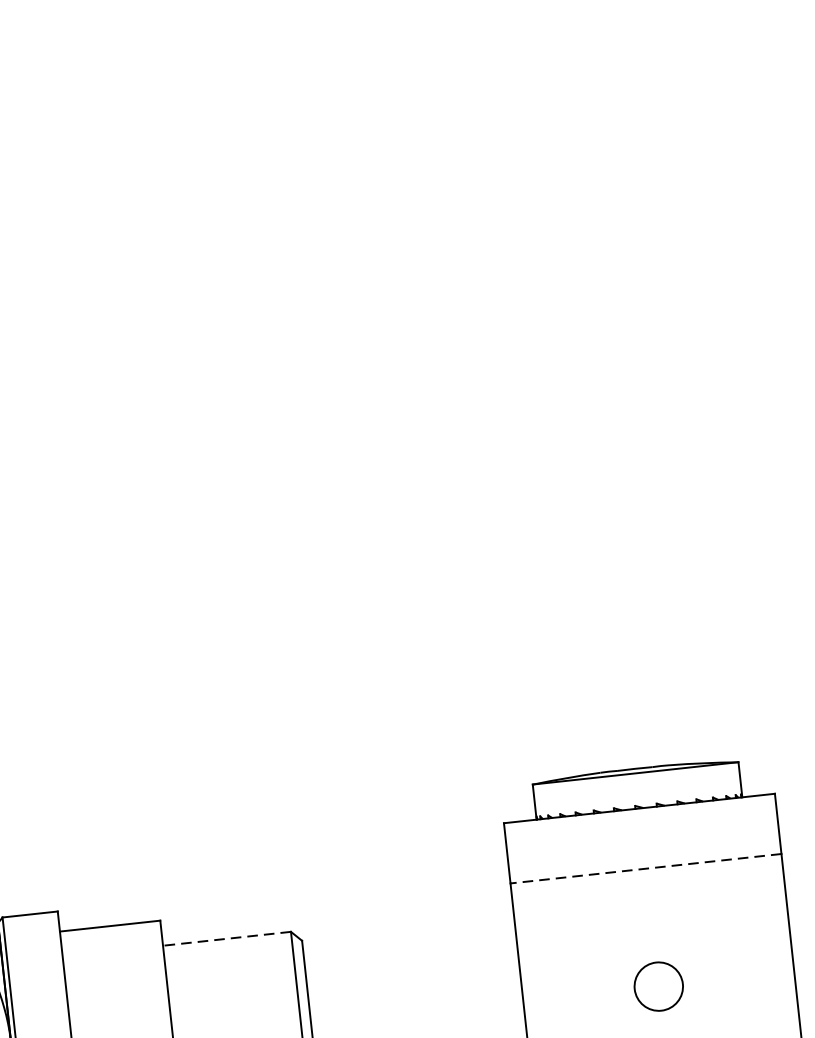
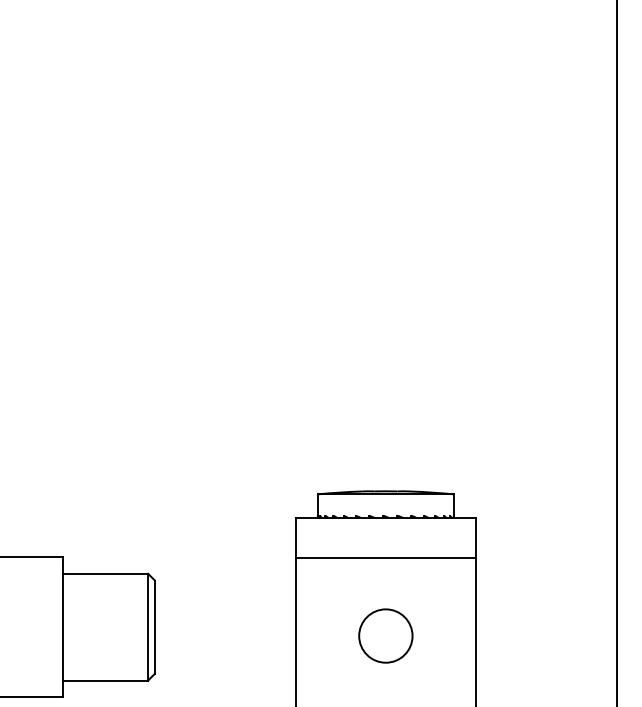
line: (645, 868) -> (385, 557), dashed -> solid
line: (226, 938) -> (105, 573), dashed -> solid
circle: (658, 985) -> (385, 635), size x1.67

